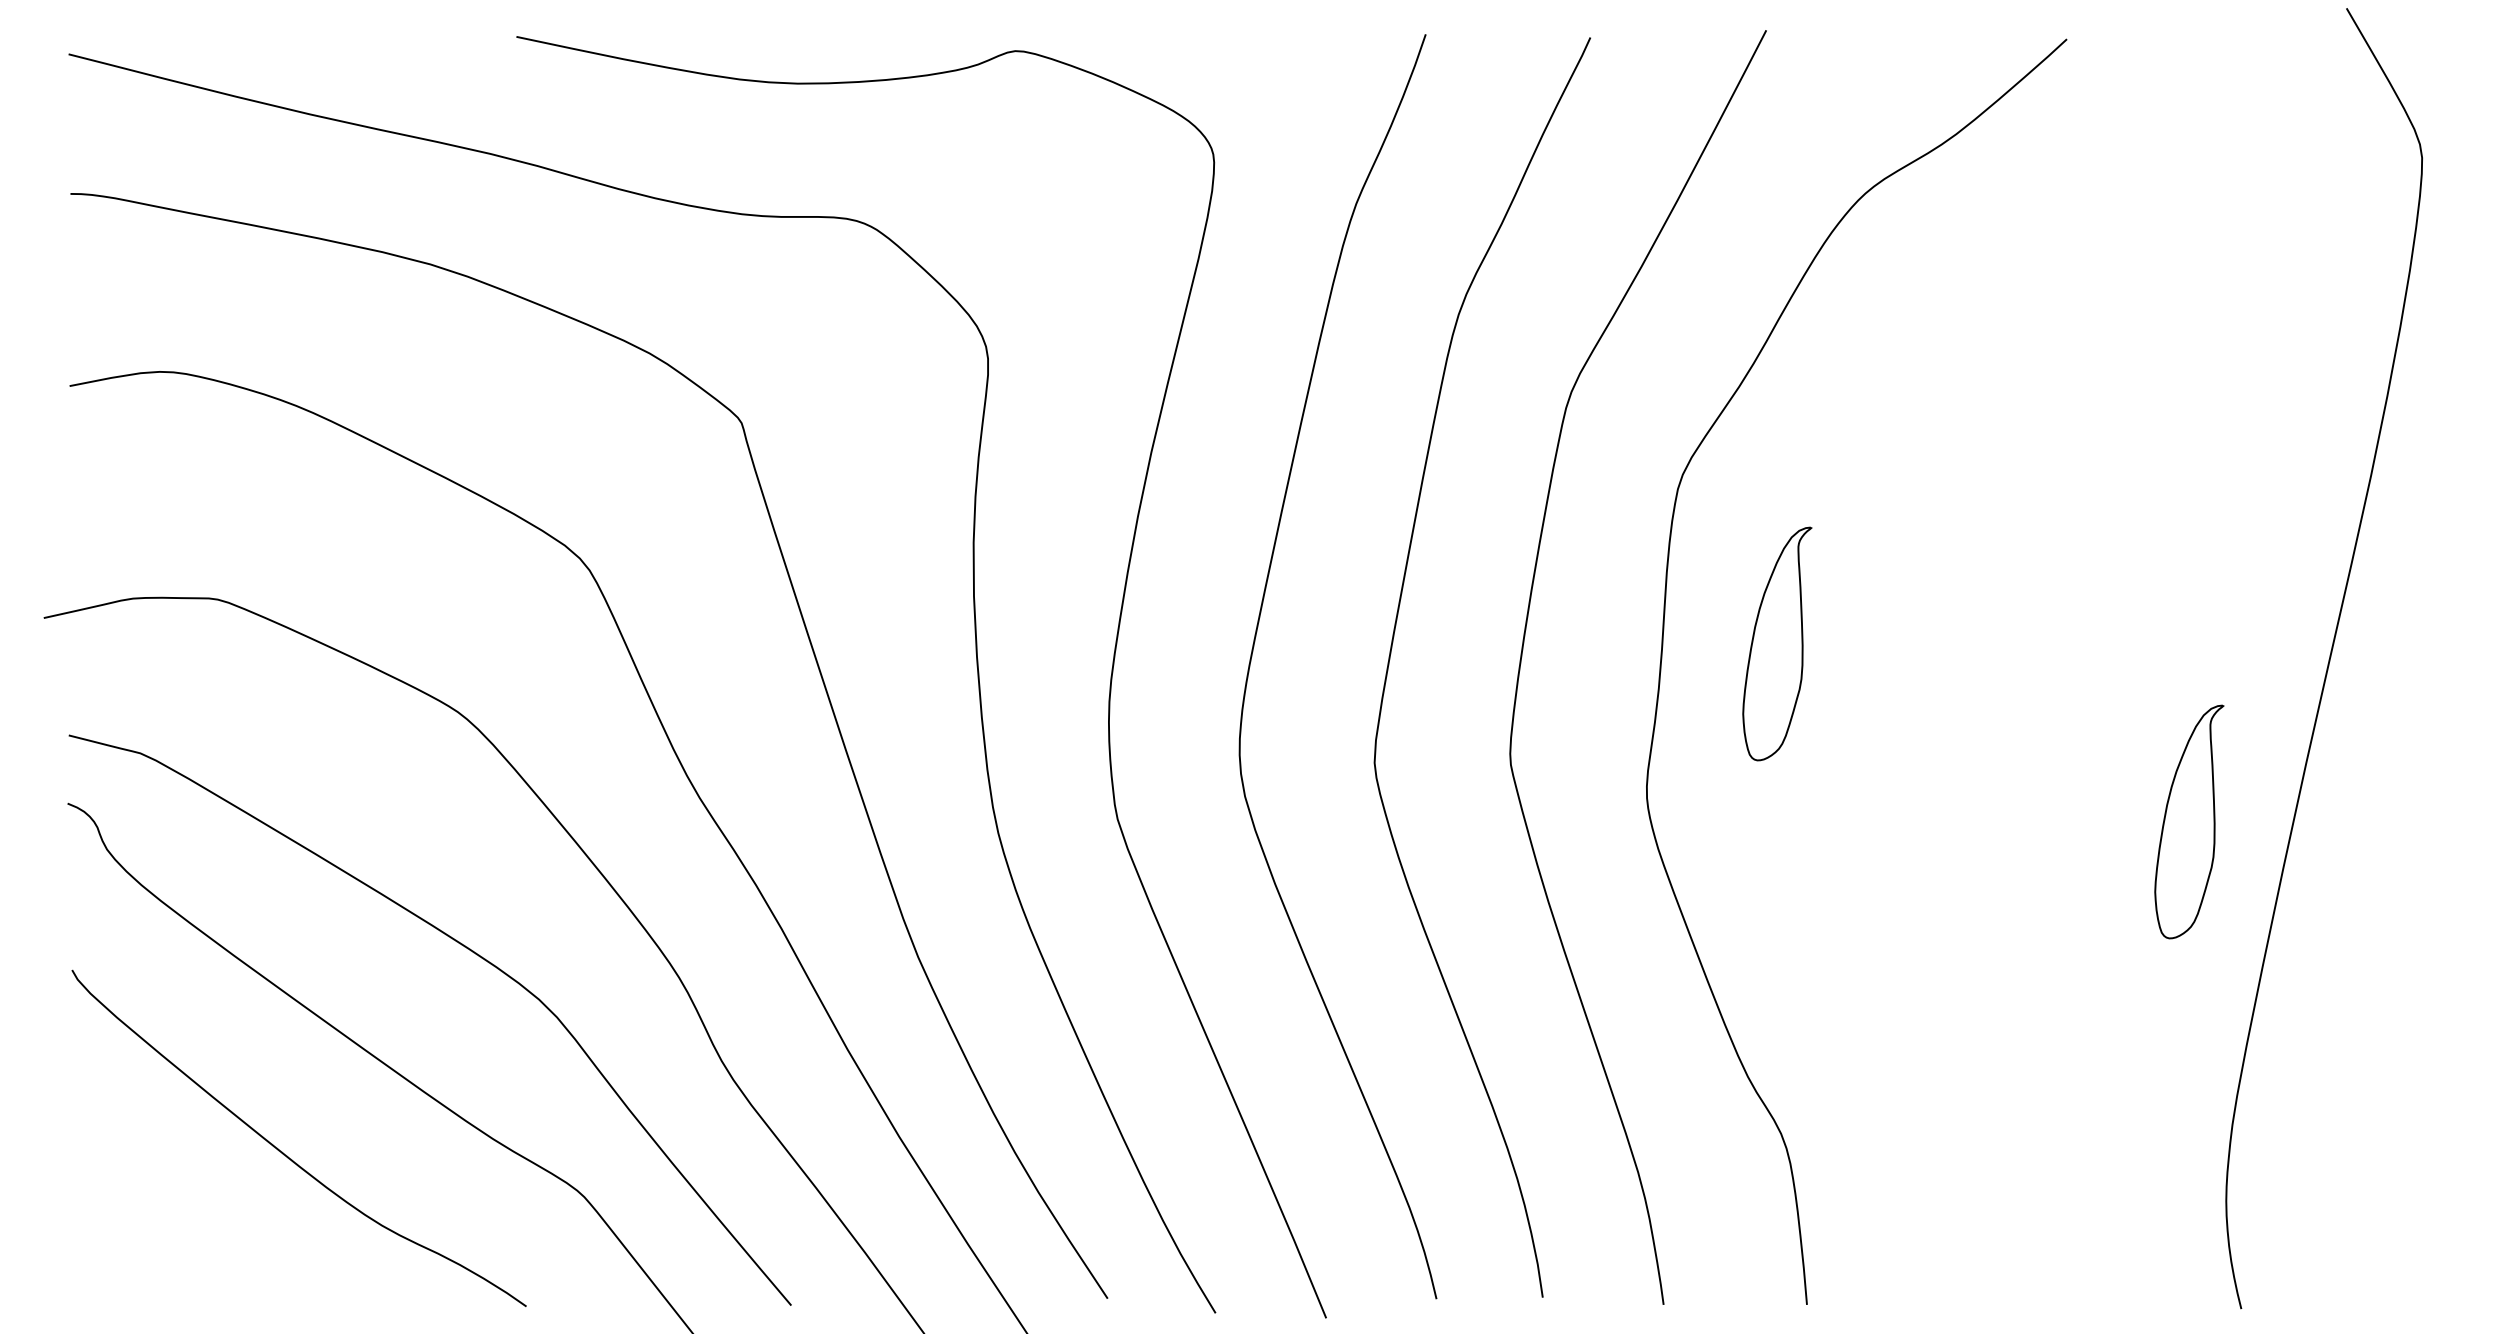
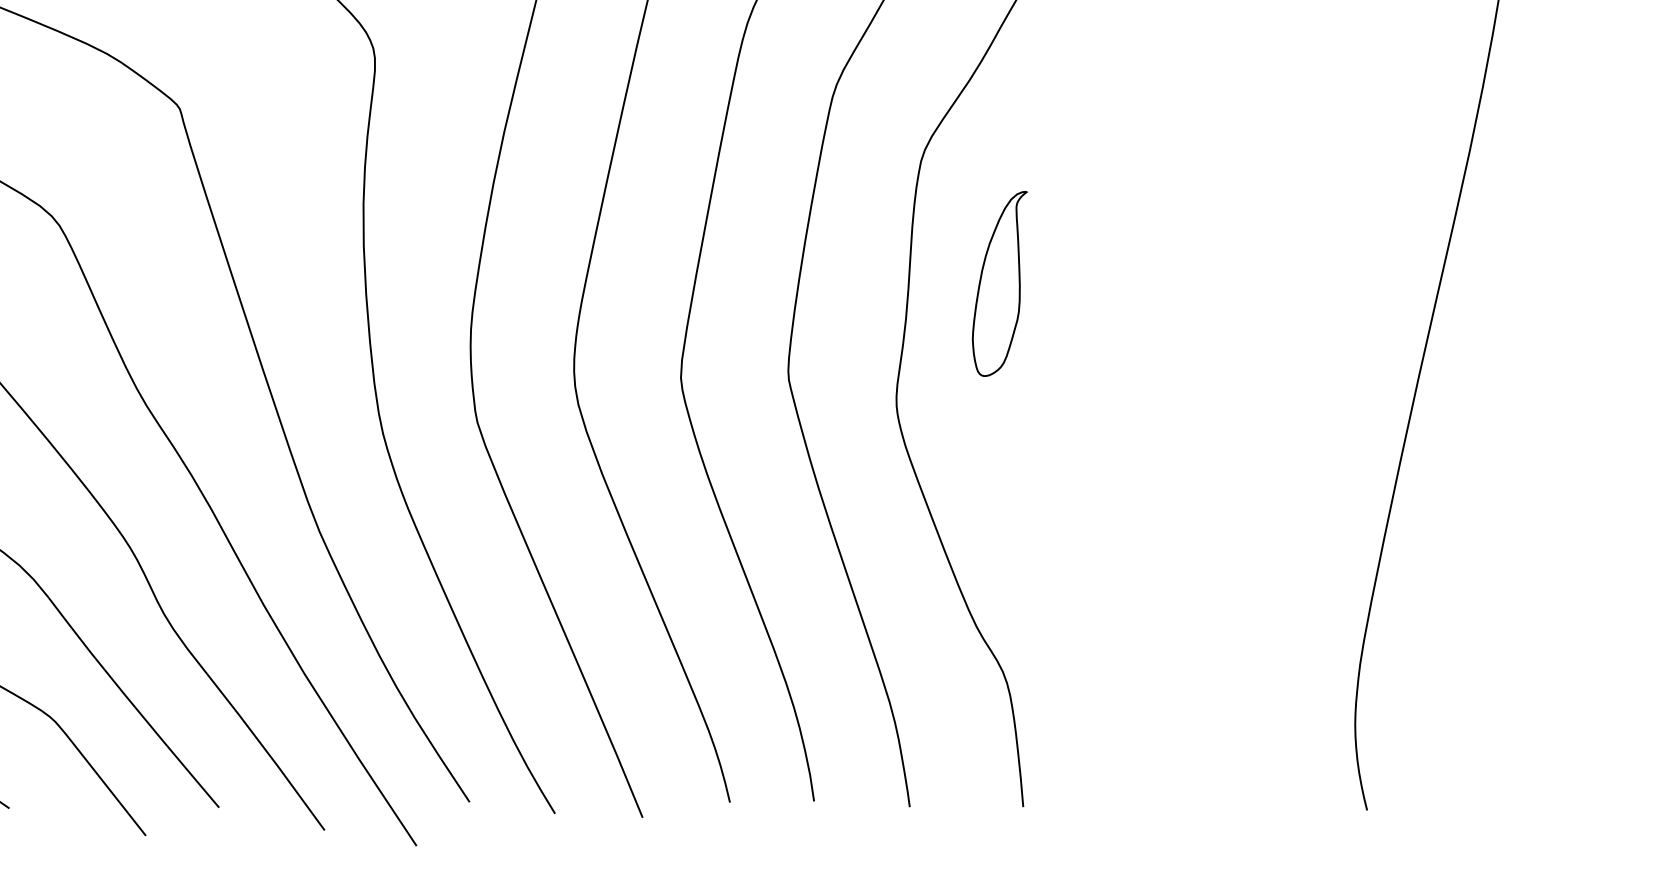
part: (2189, 821) -> (1326, 424), removed

